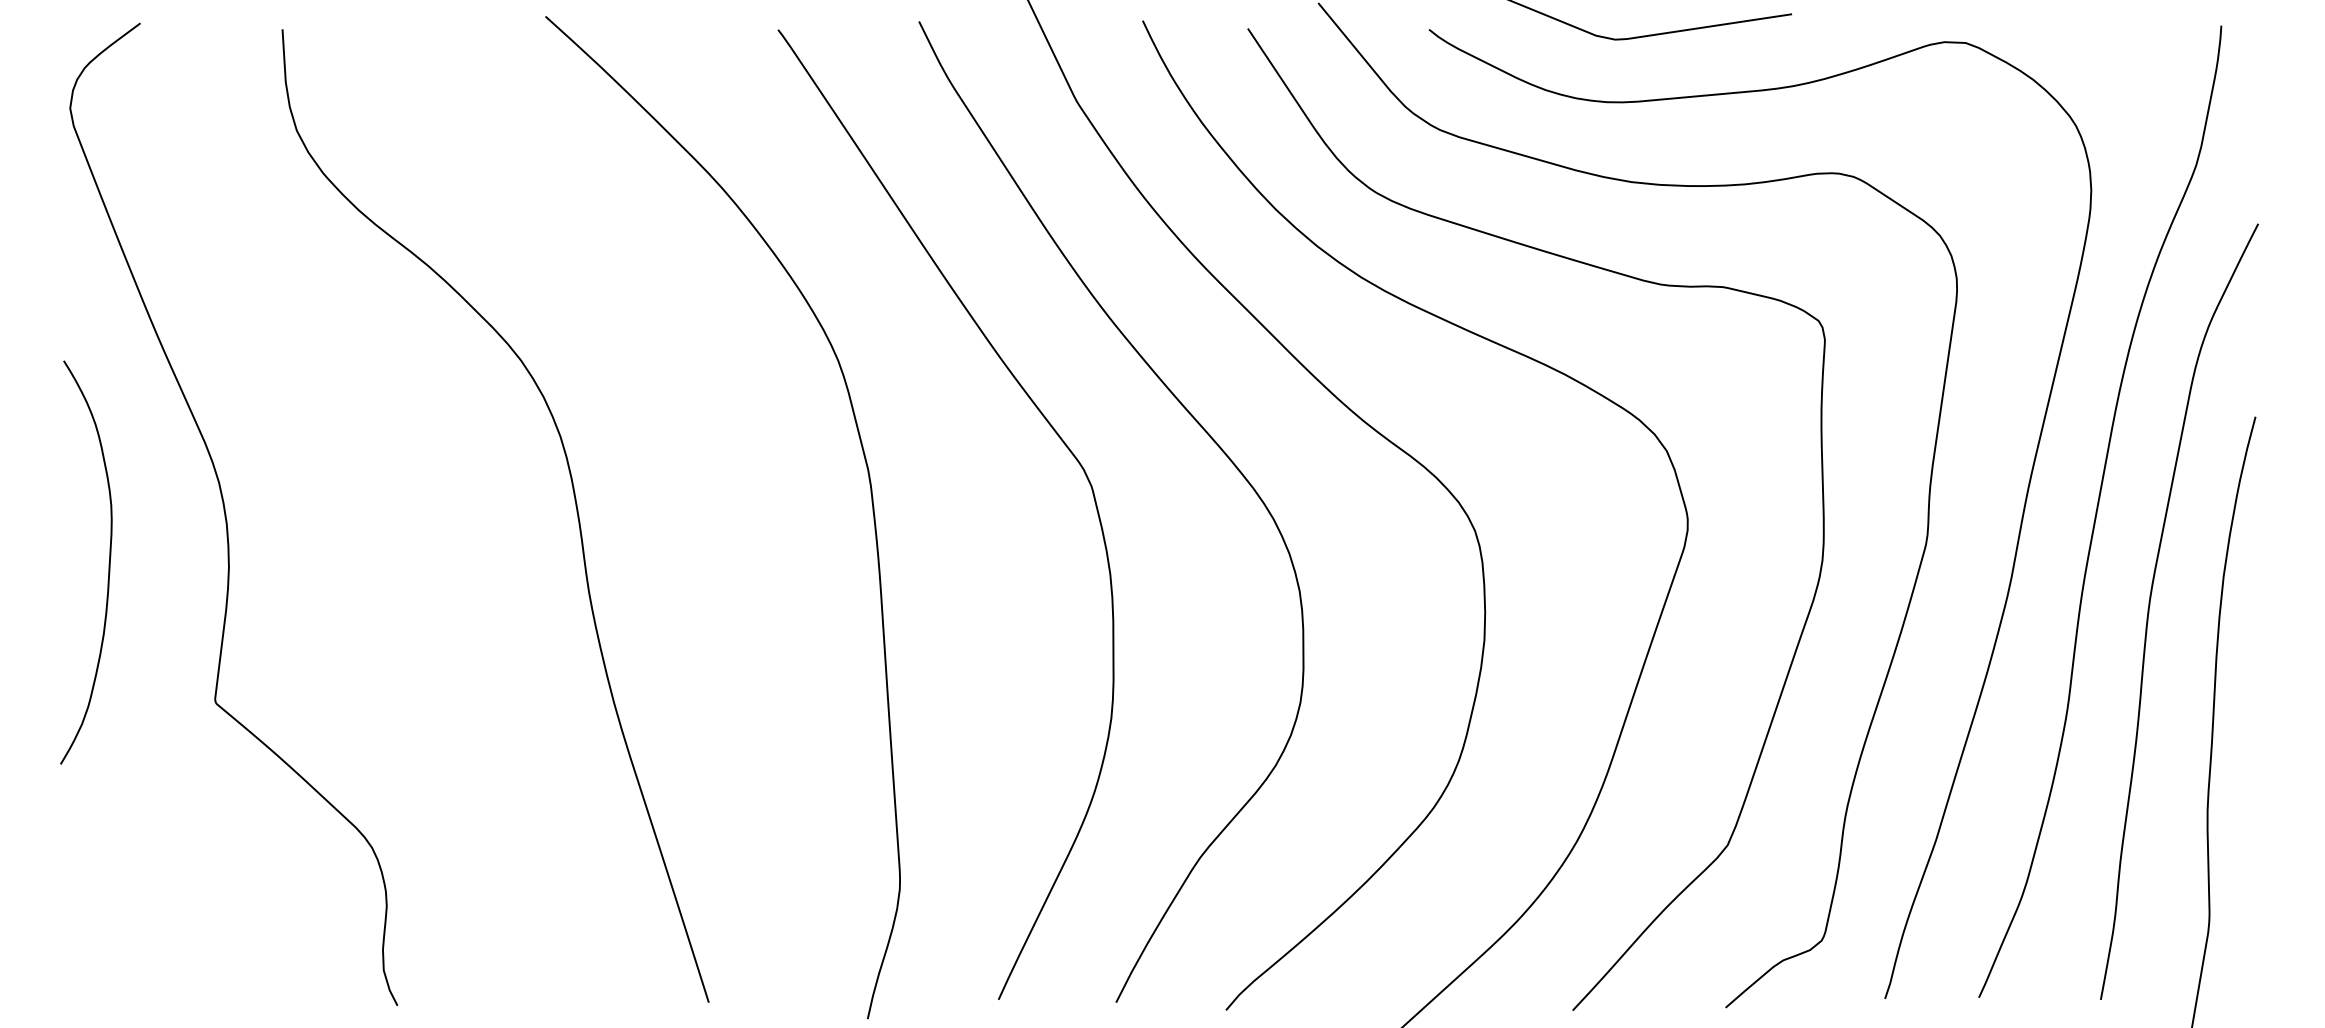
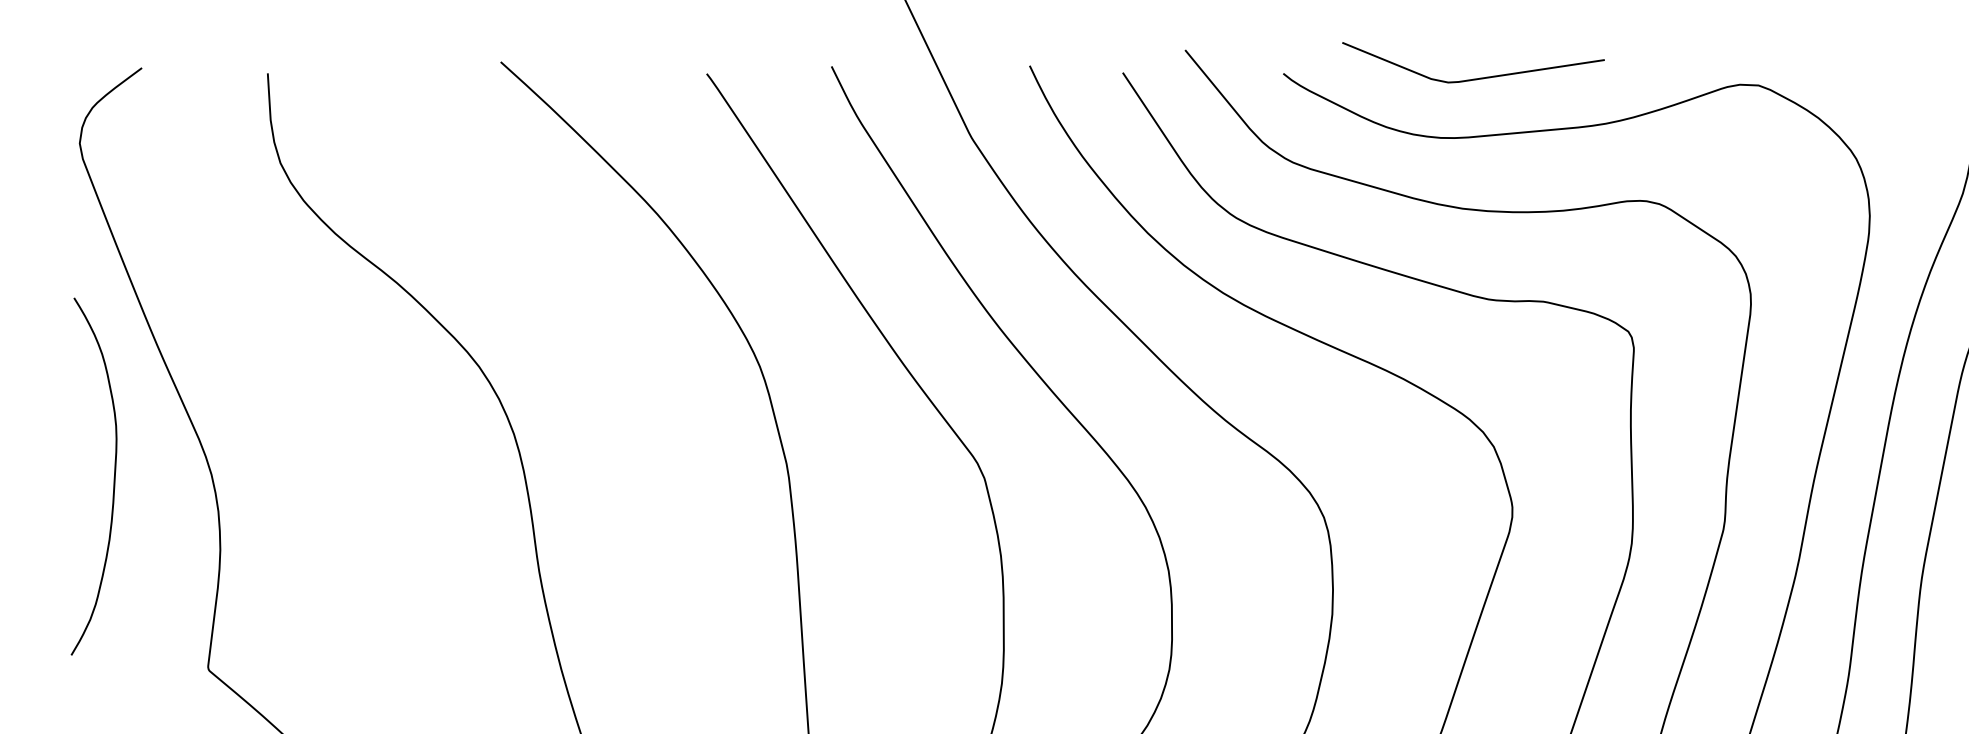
curve: (108, 563) -> (113, 477), moved

